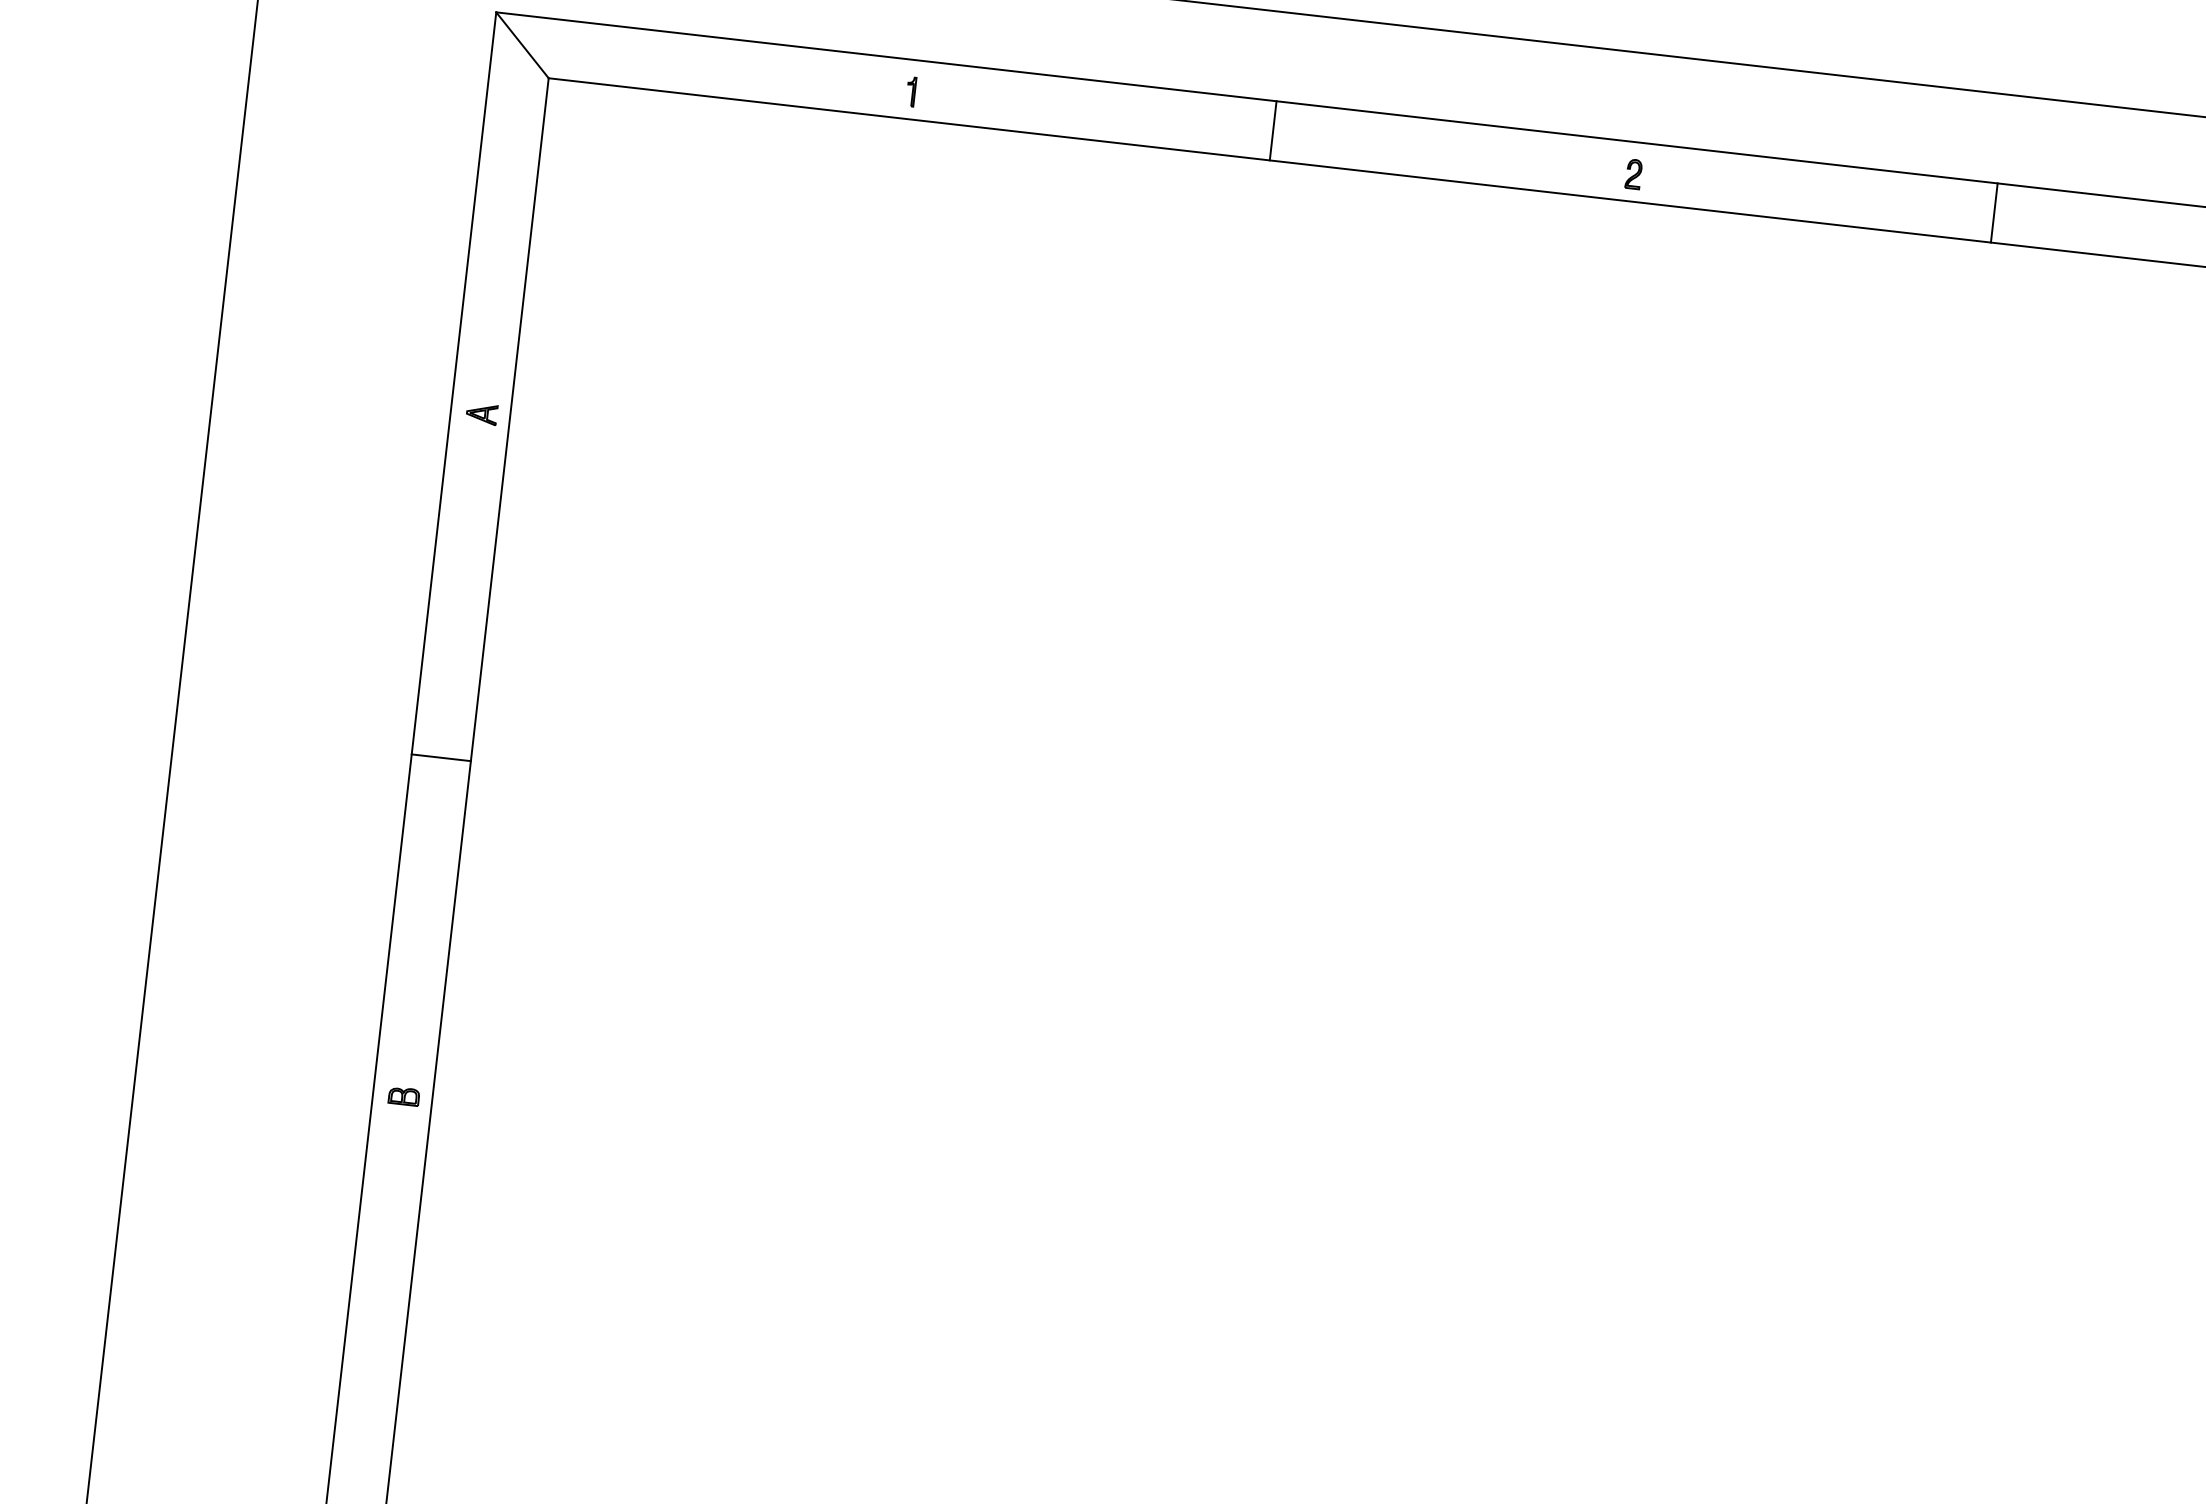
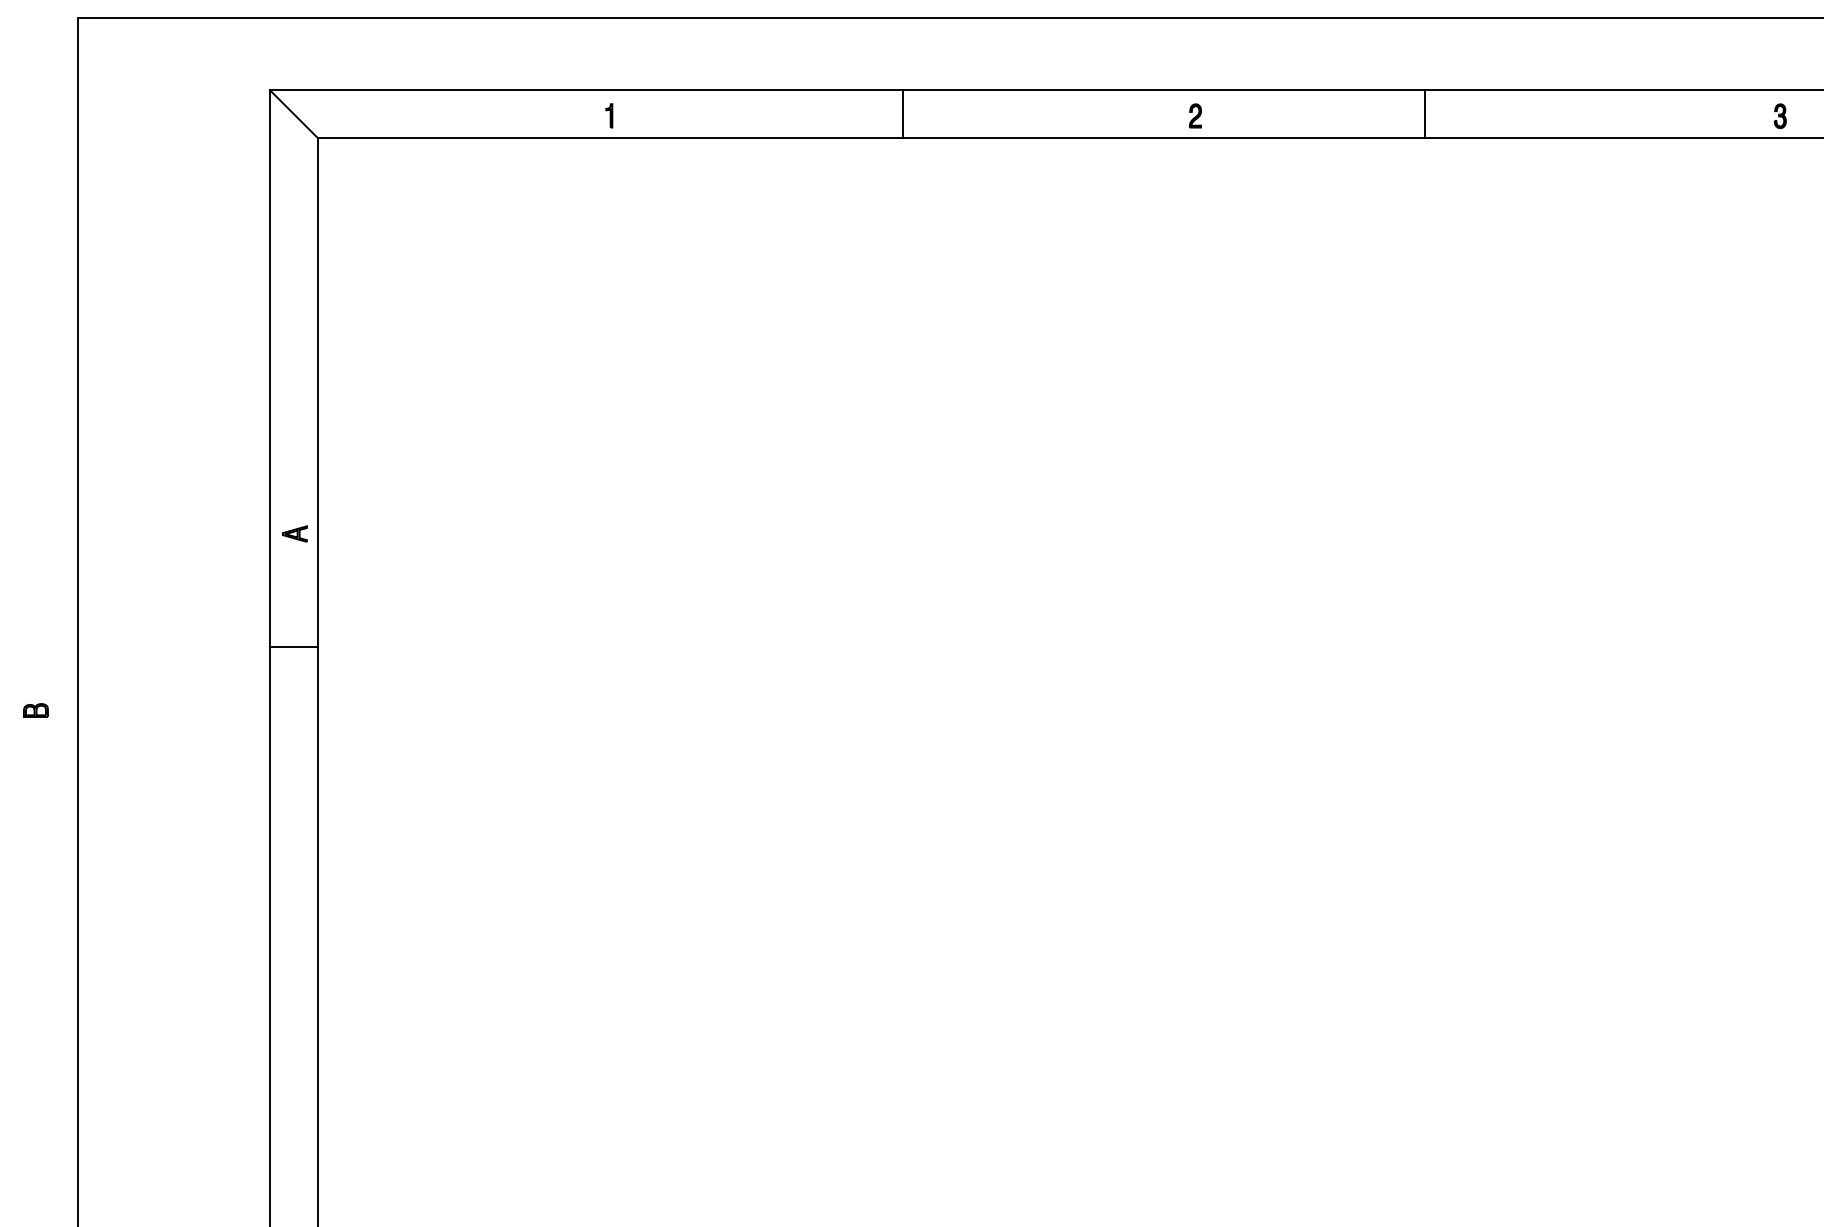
line: (1994, 213) -> (1424, 114), moved
part: (481, 413) -> (294, 533), moved
line: (440, 757) -> (293, 646), moved
part: (403, 1096) -> (35, 710), moved

